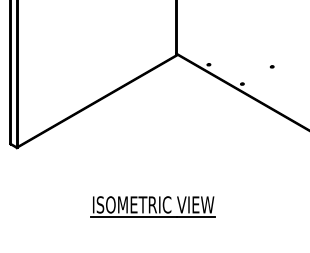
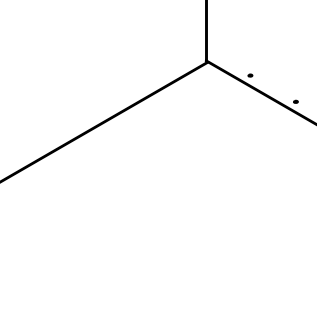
part: (152, 206) -> (173, 268), removed

